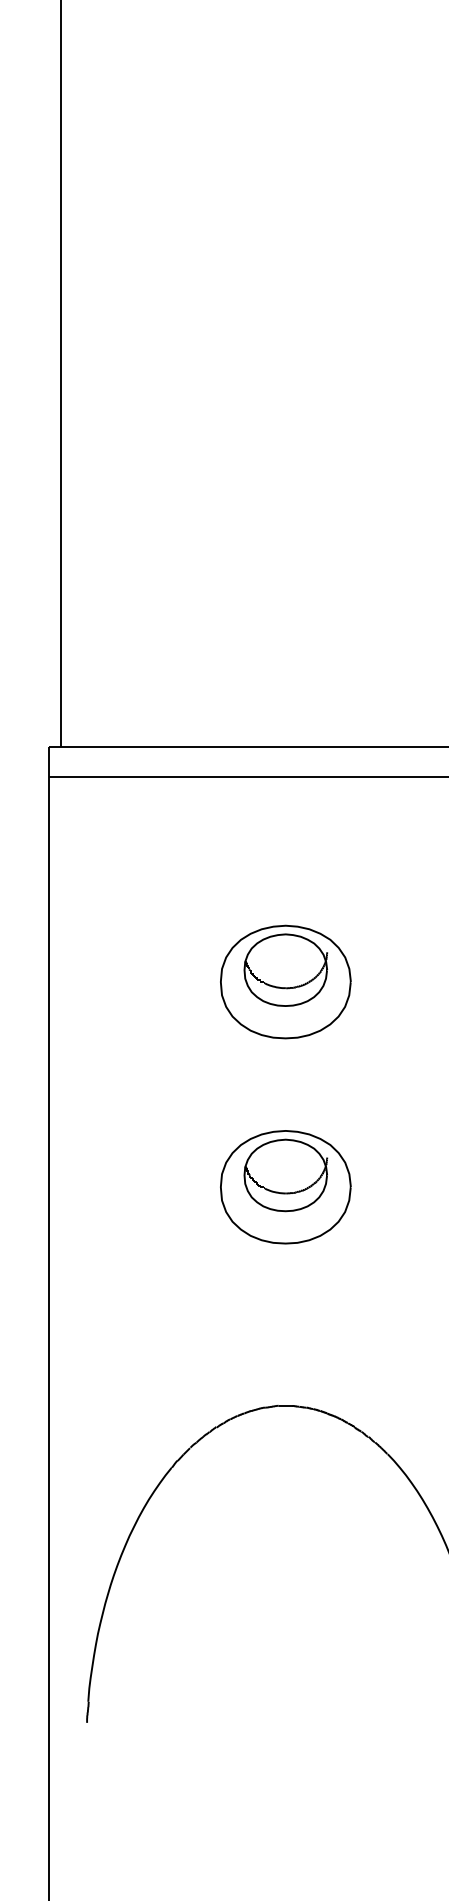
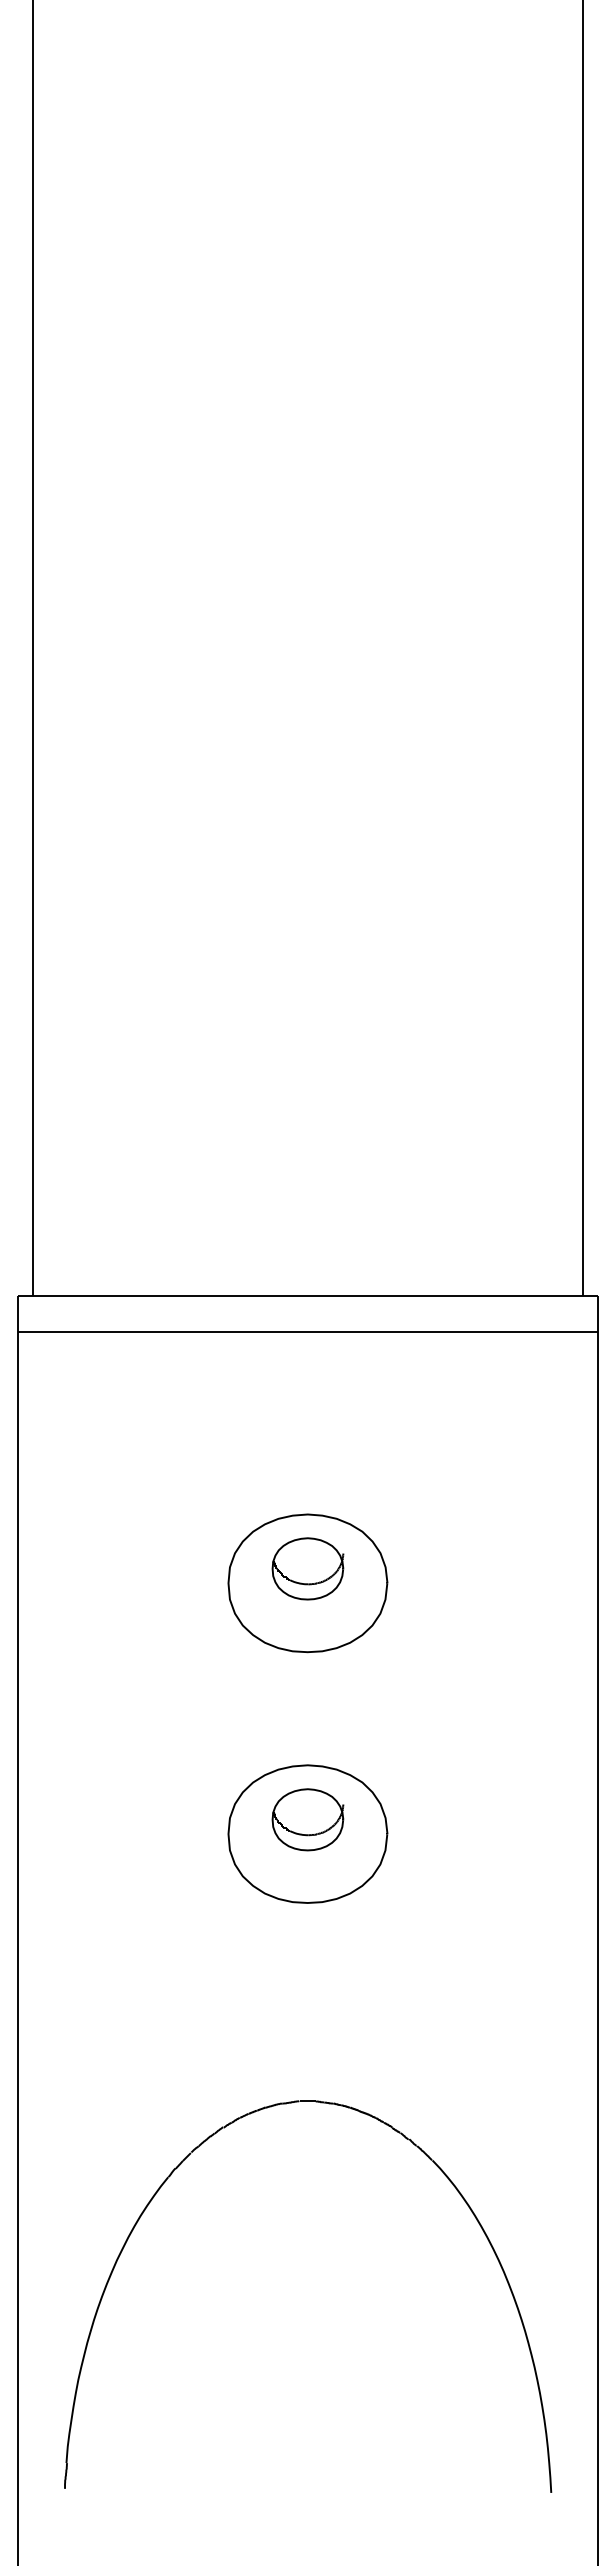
part: (285, 969) -> (307, 1568), size x0.7
part: (285, 1175) -> (307, 1819), size x0.7

